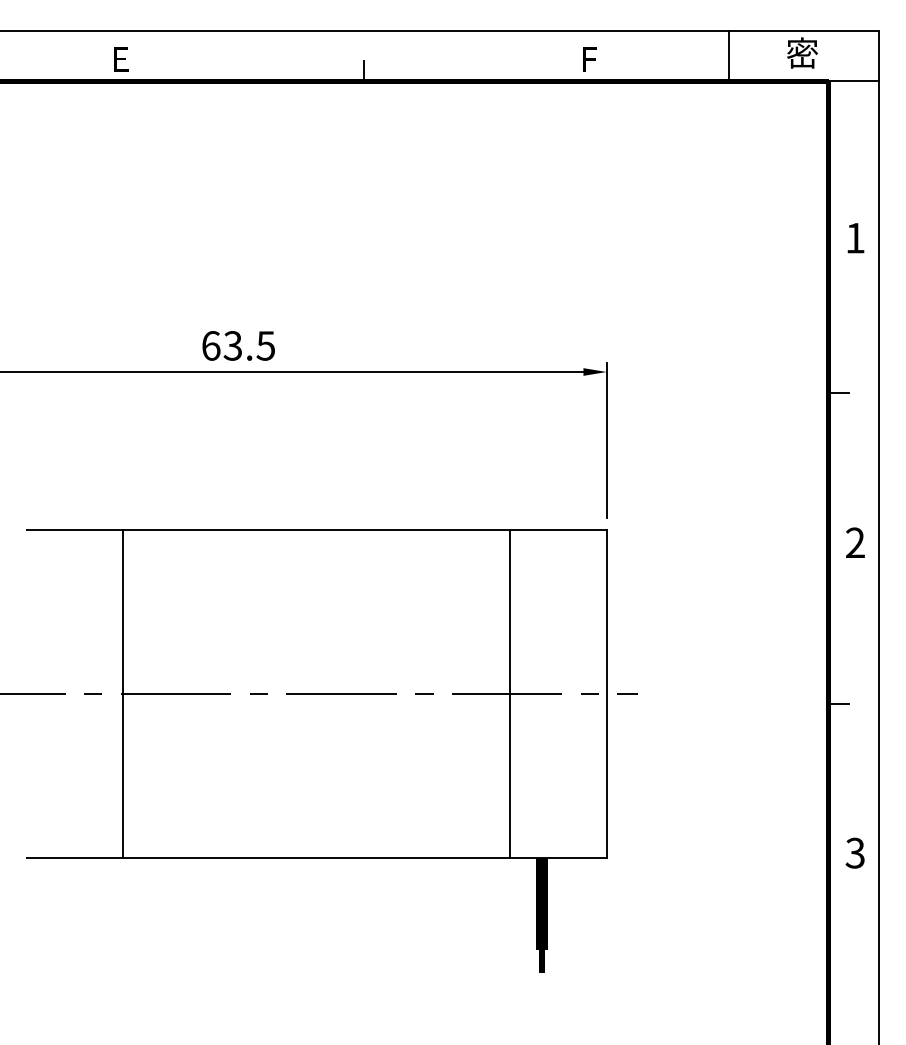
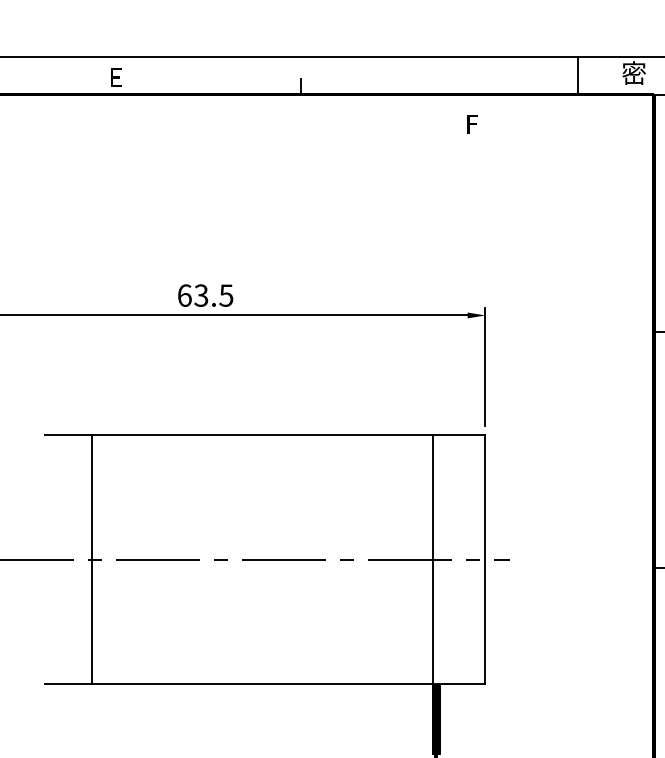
text: (589, 59) -> (472, 124), moved
line: (123, 693) -> (92, 559), moved
line: (510, 693) -> (433, 559), moved

